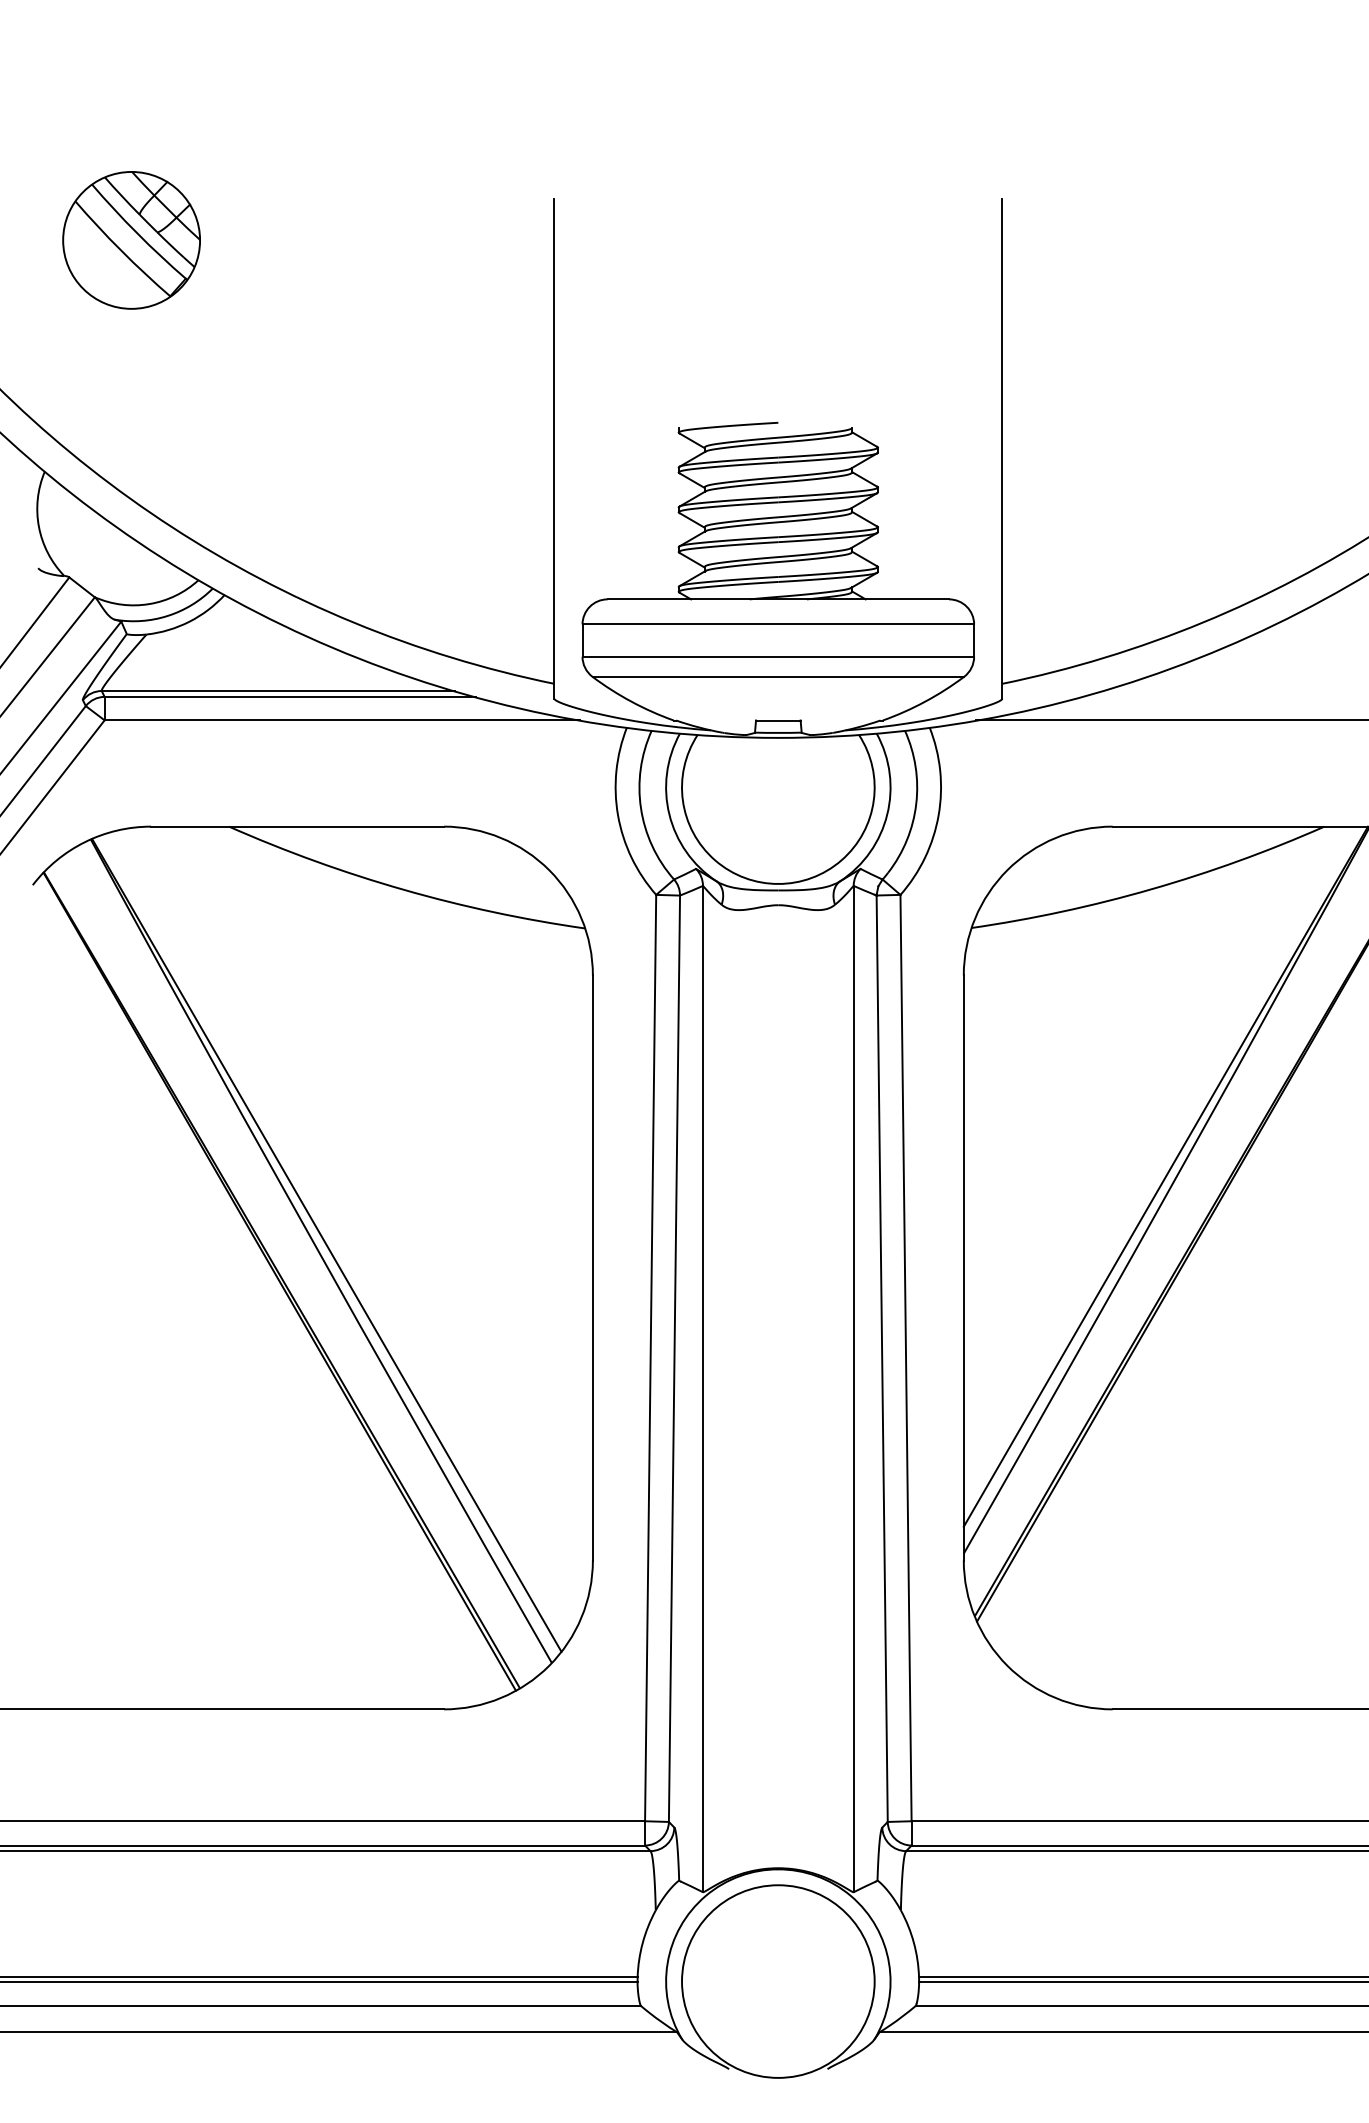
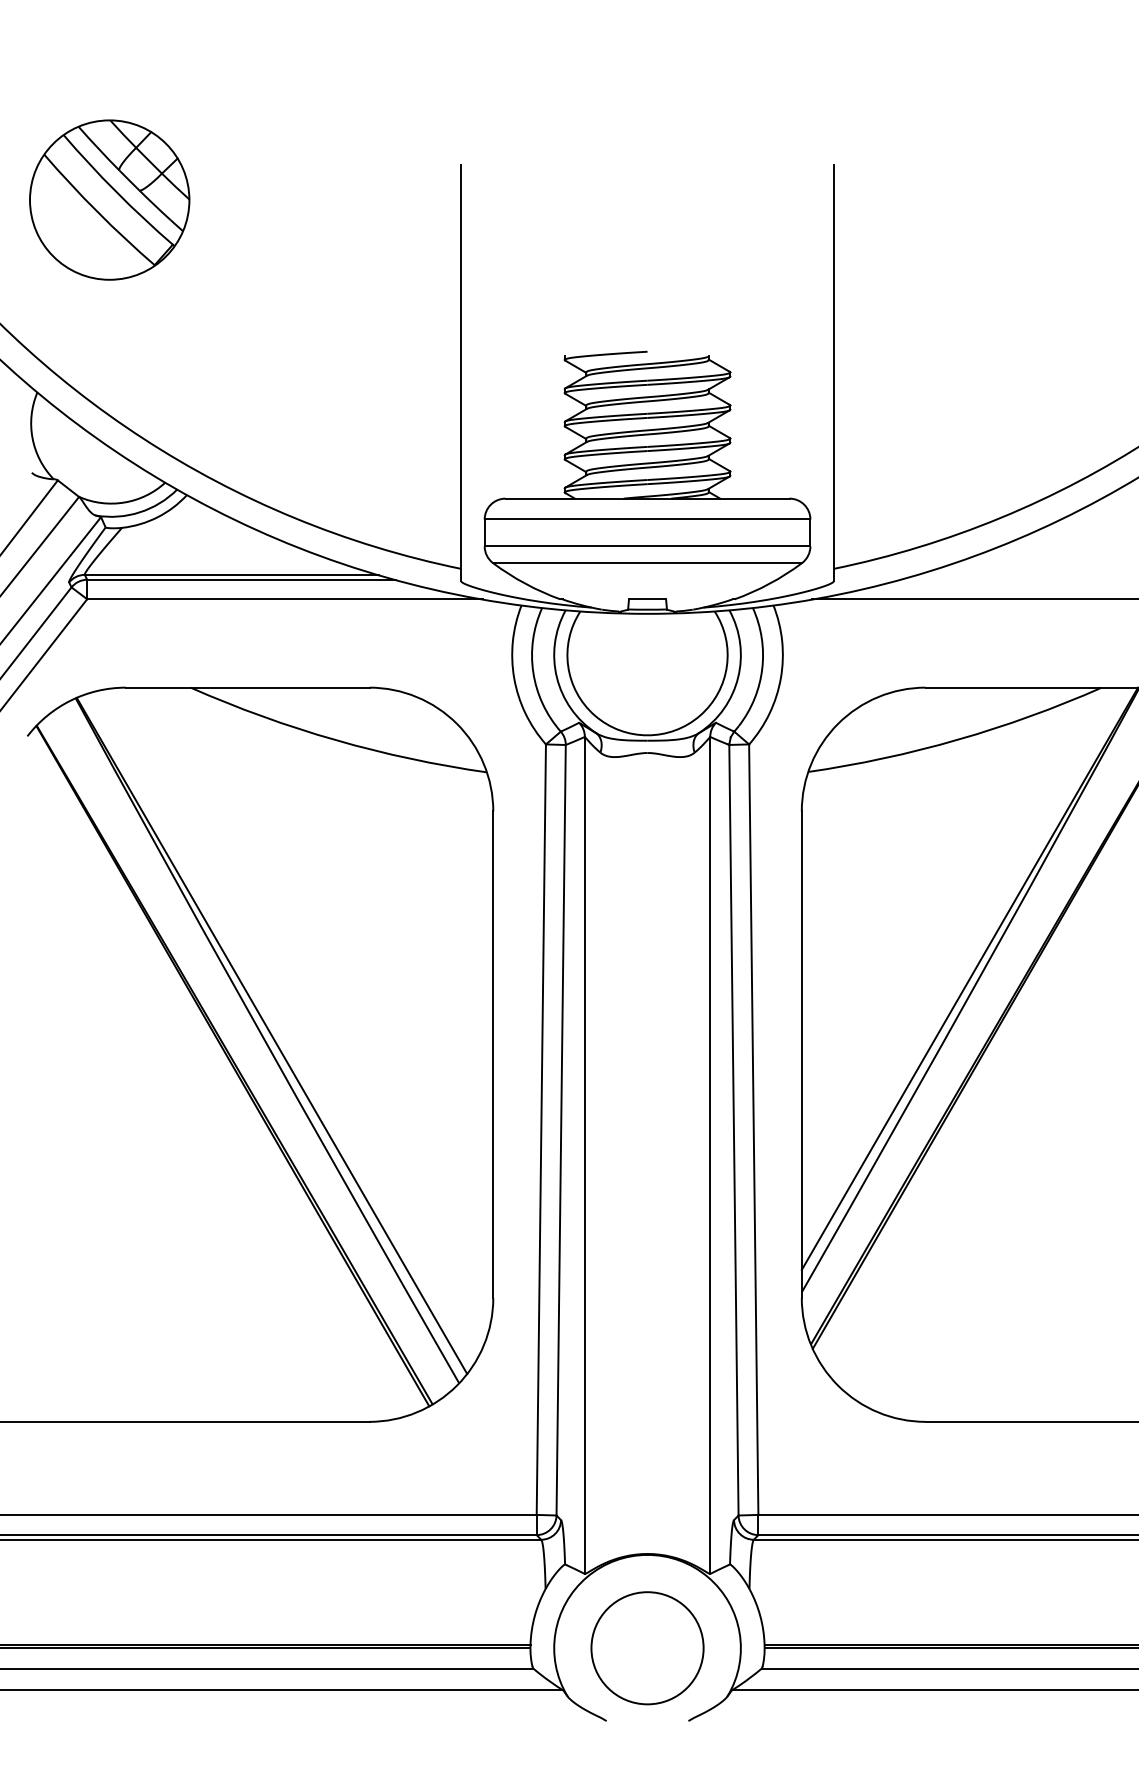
part: (131, 239) -> (109, 199), size x1.4
circle: (778, 1981) -> (647, 1648), size x0.7

